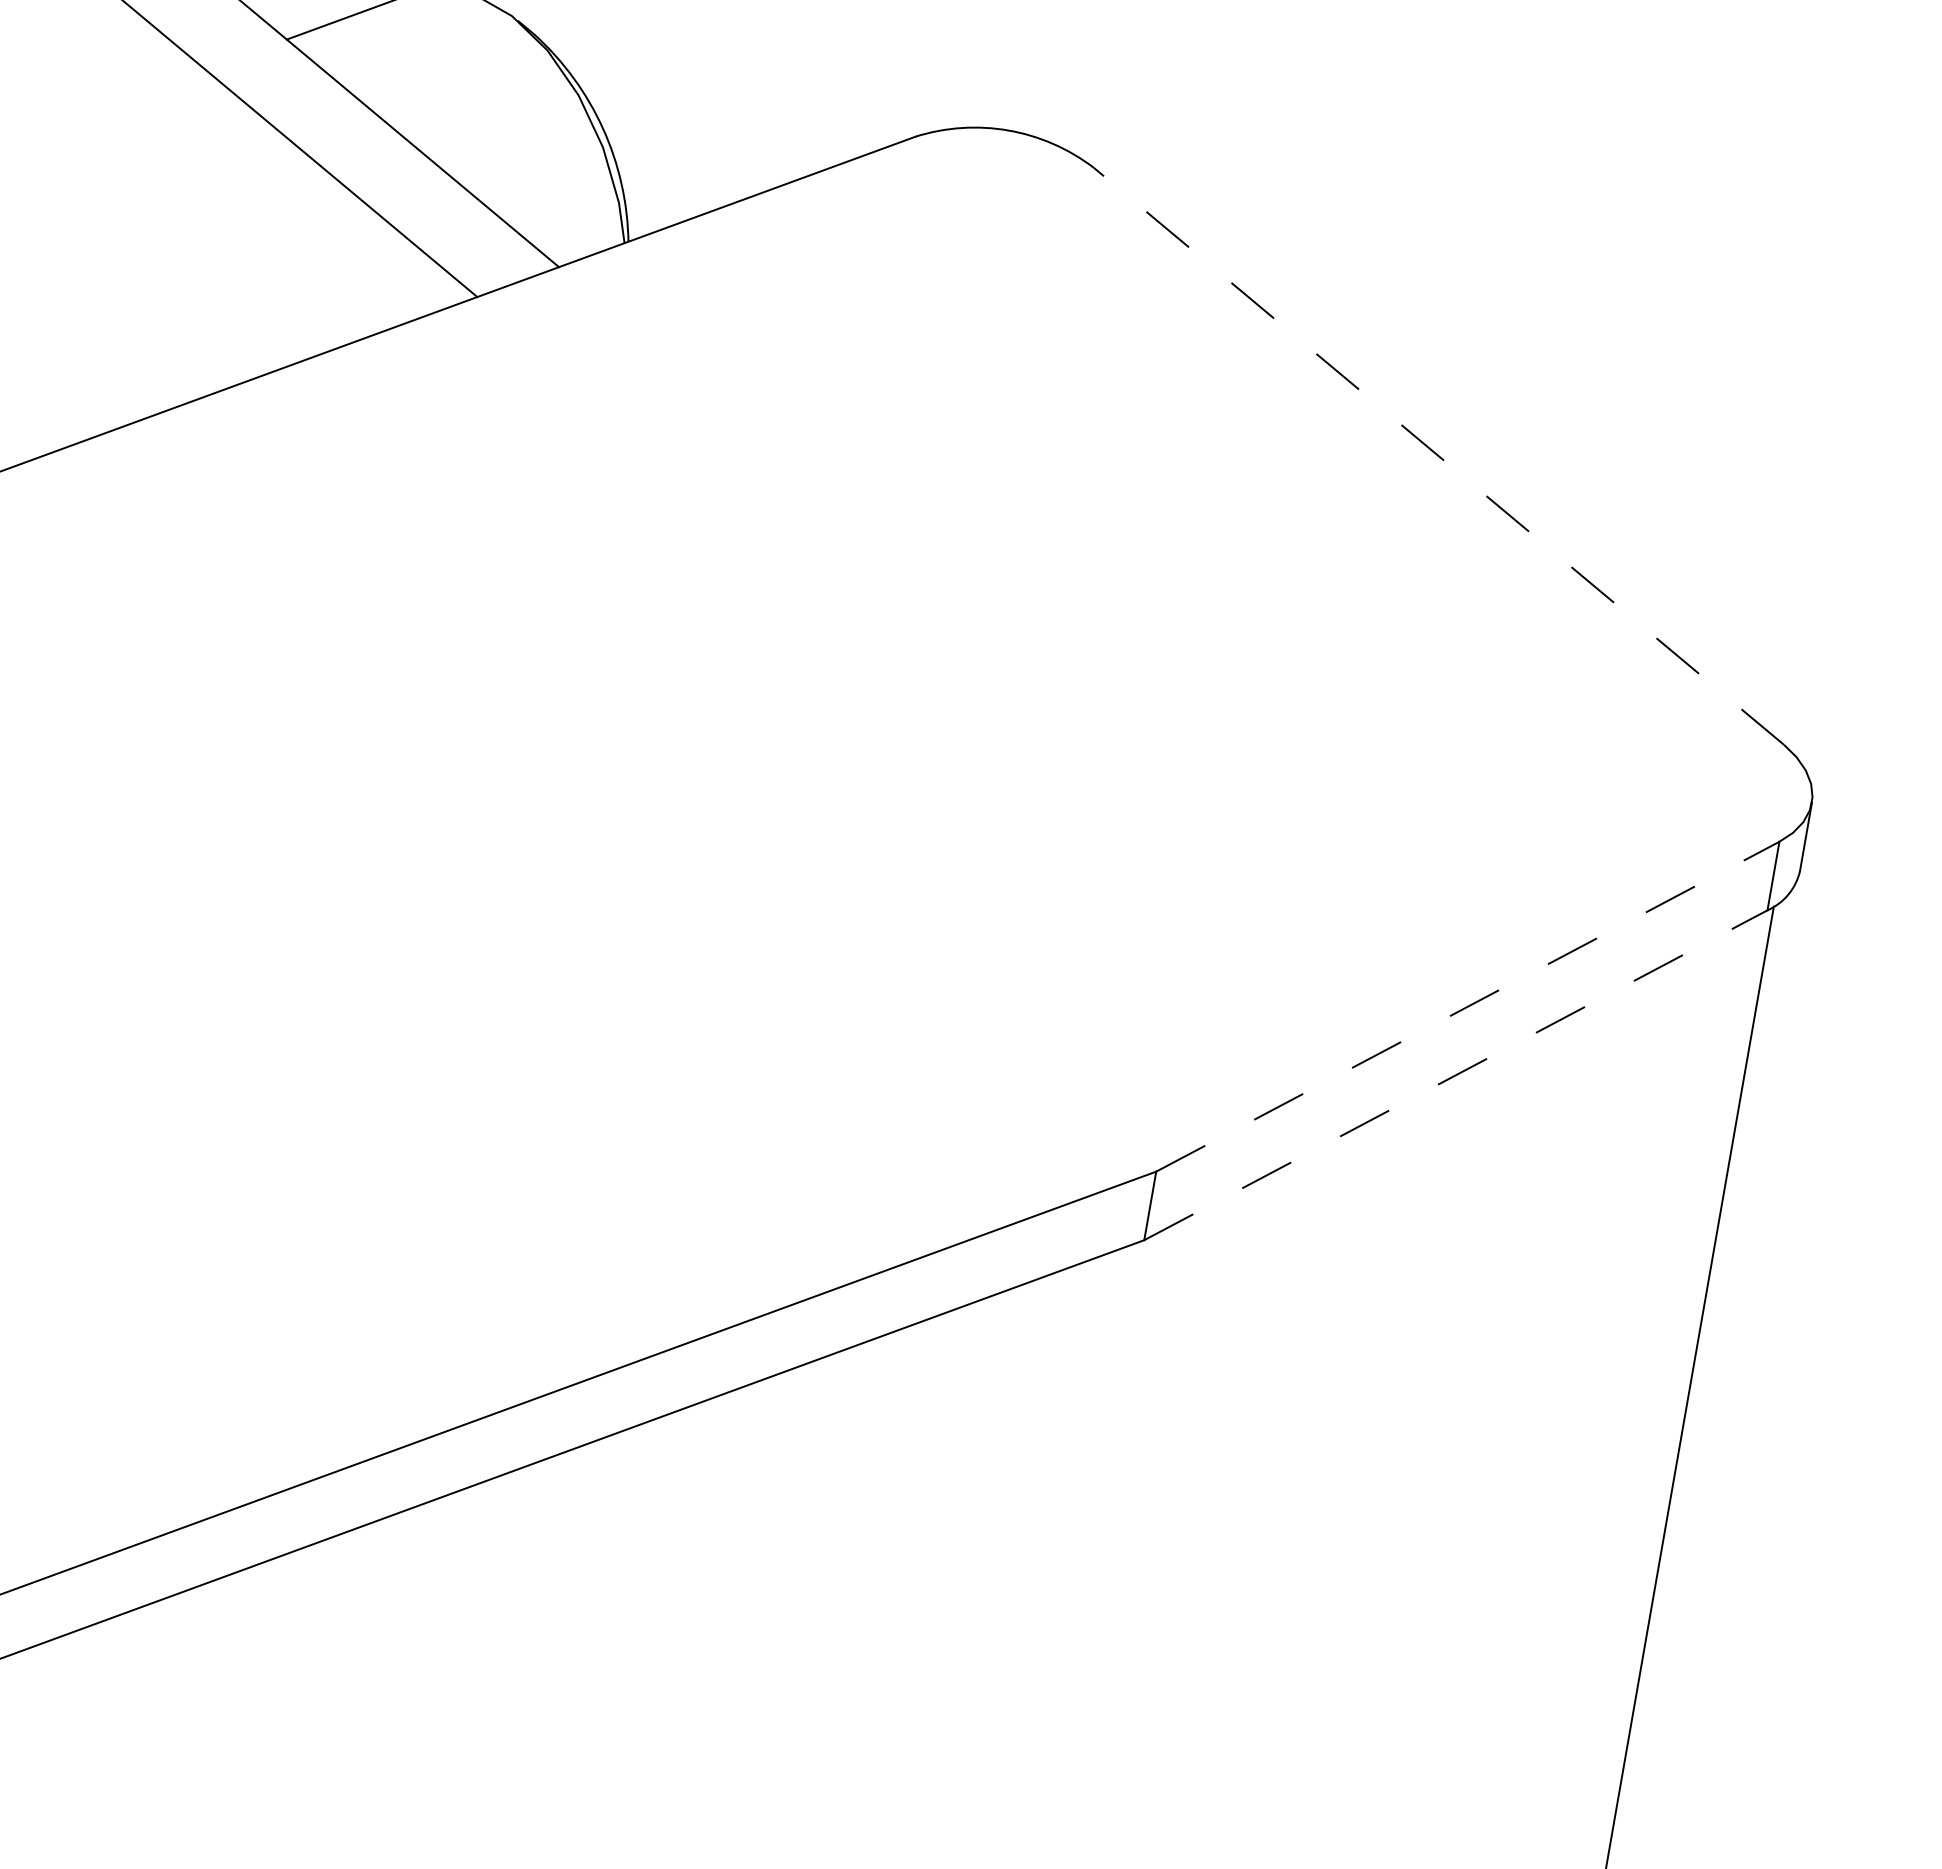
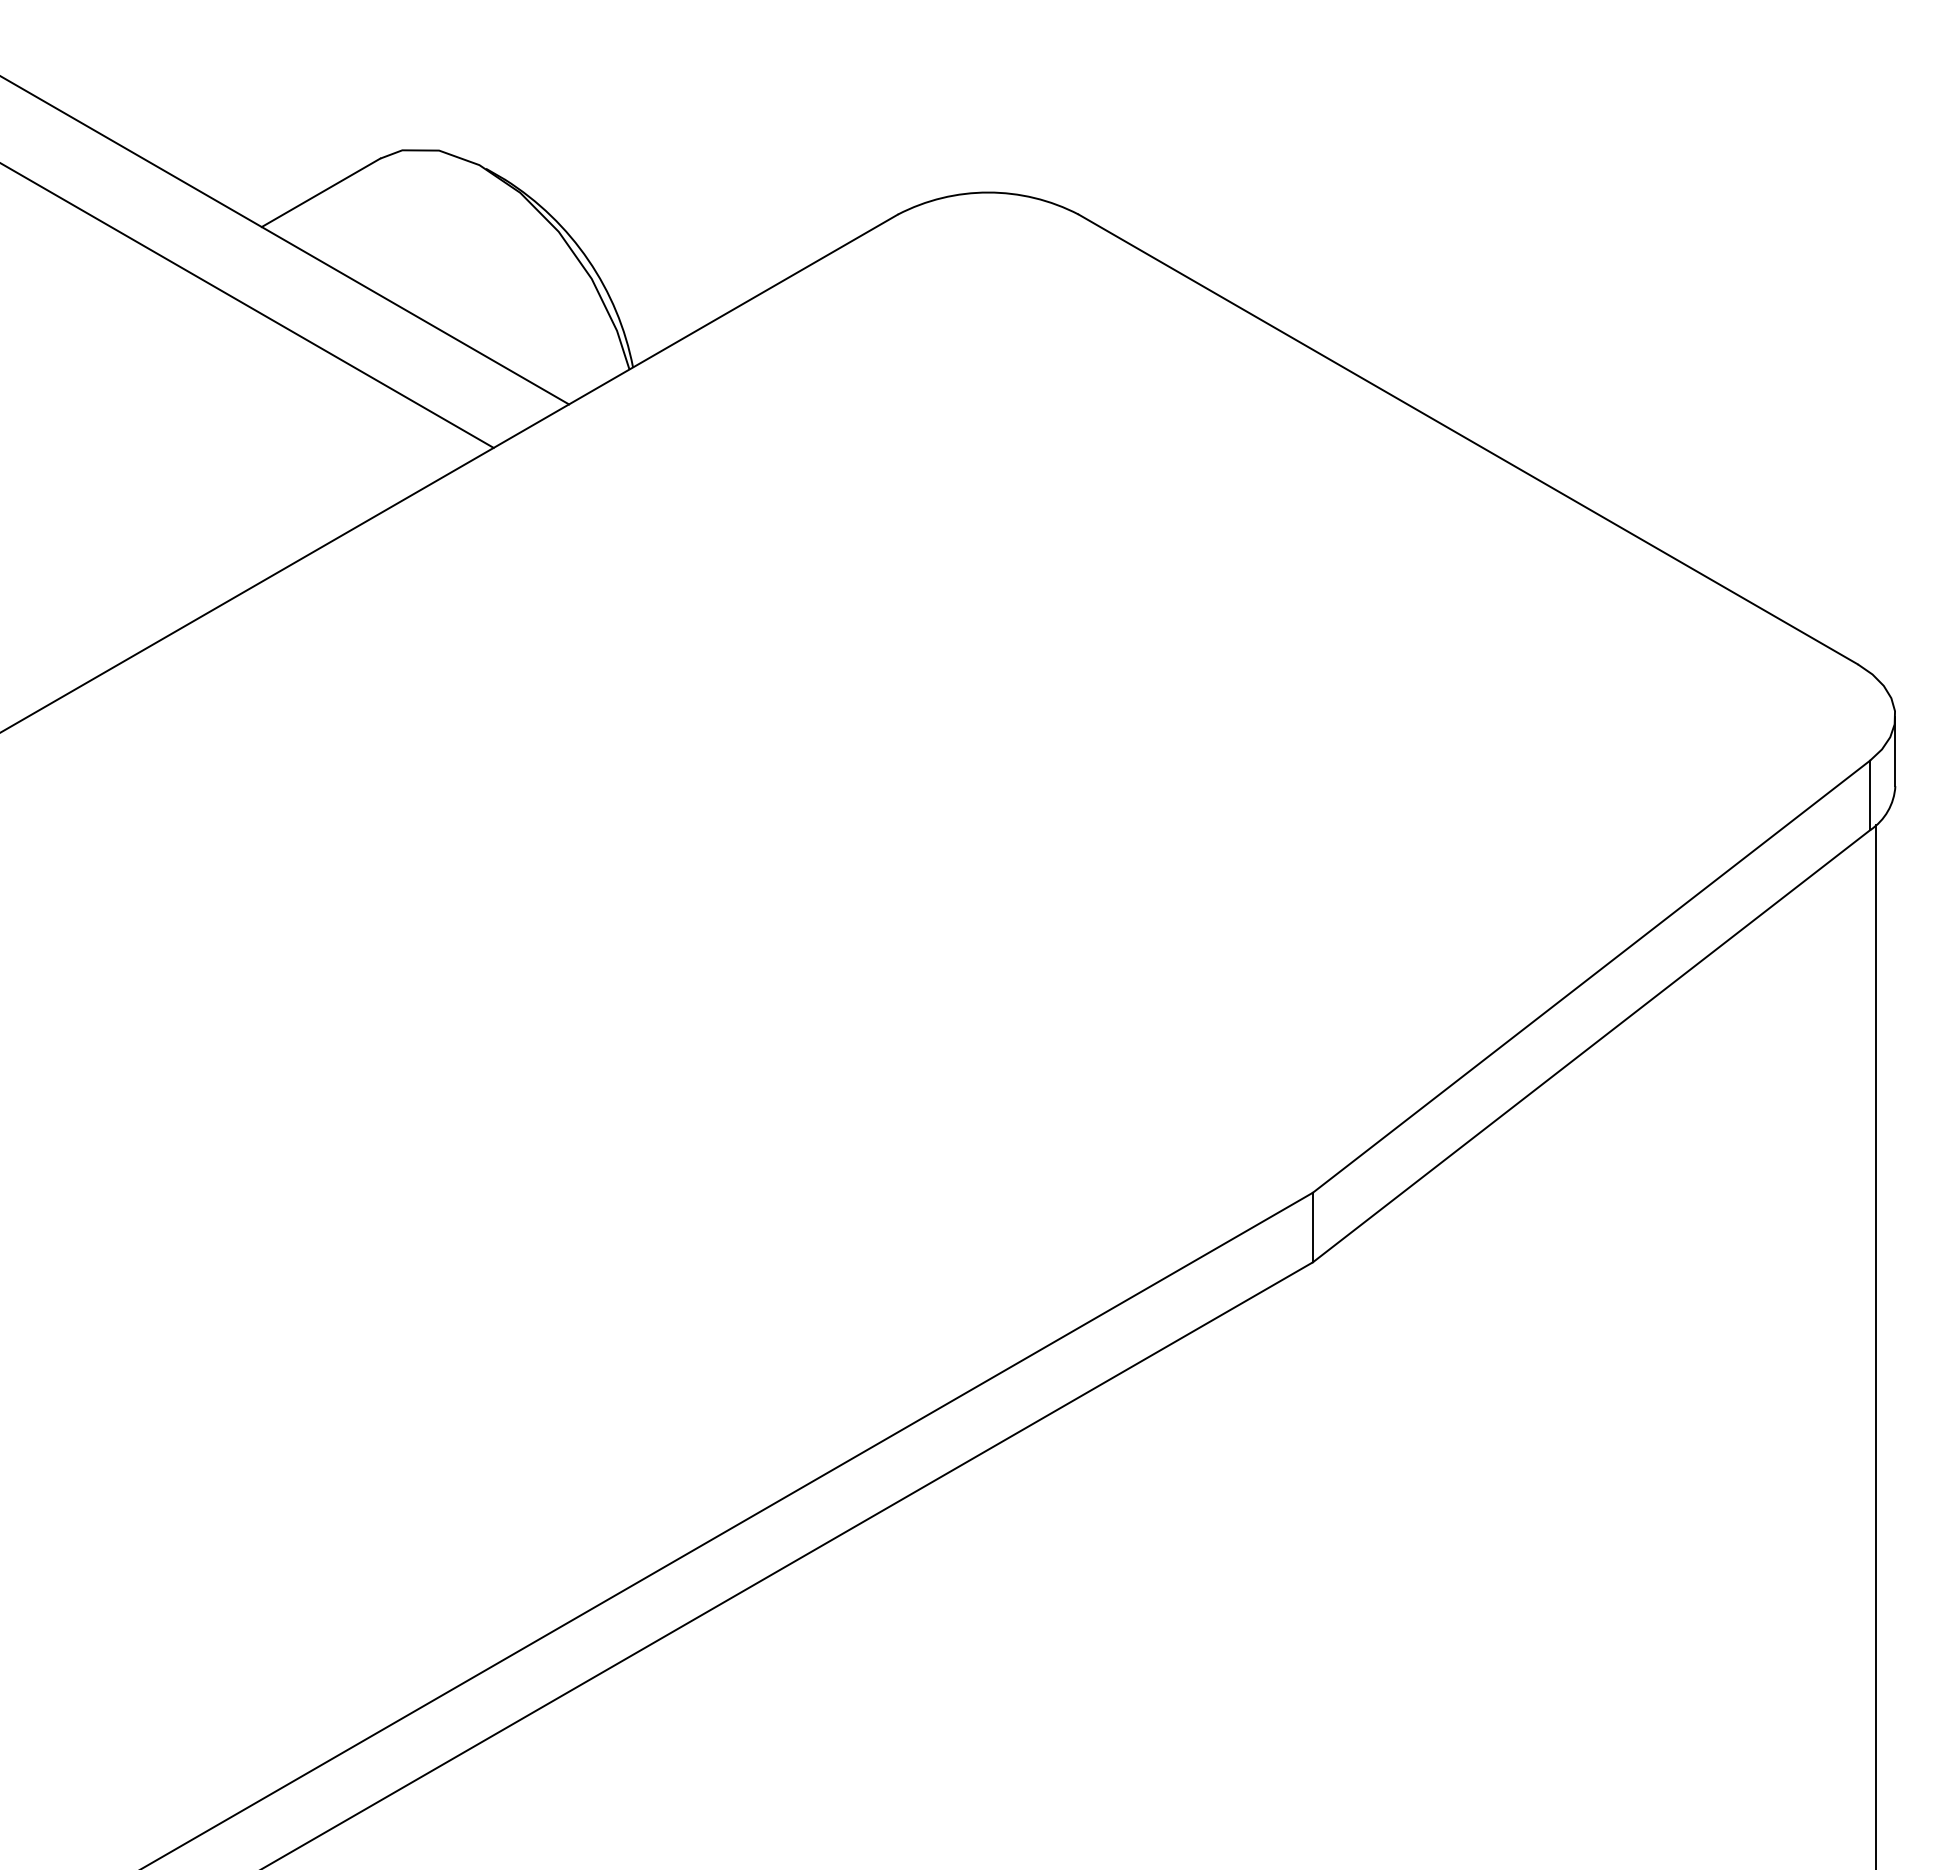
line: (1439, 456) -> (1468, 439), dashed -> solid
line: (1467, 1006) -> (1591, 976), dashed -> solid
line: (1455, 1075) -> (1591, 1046), dashed -> solid

